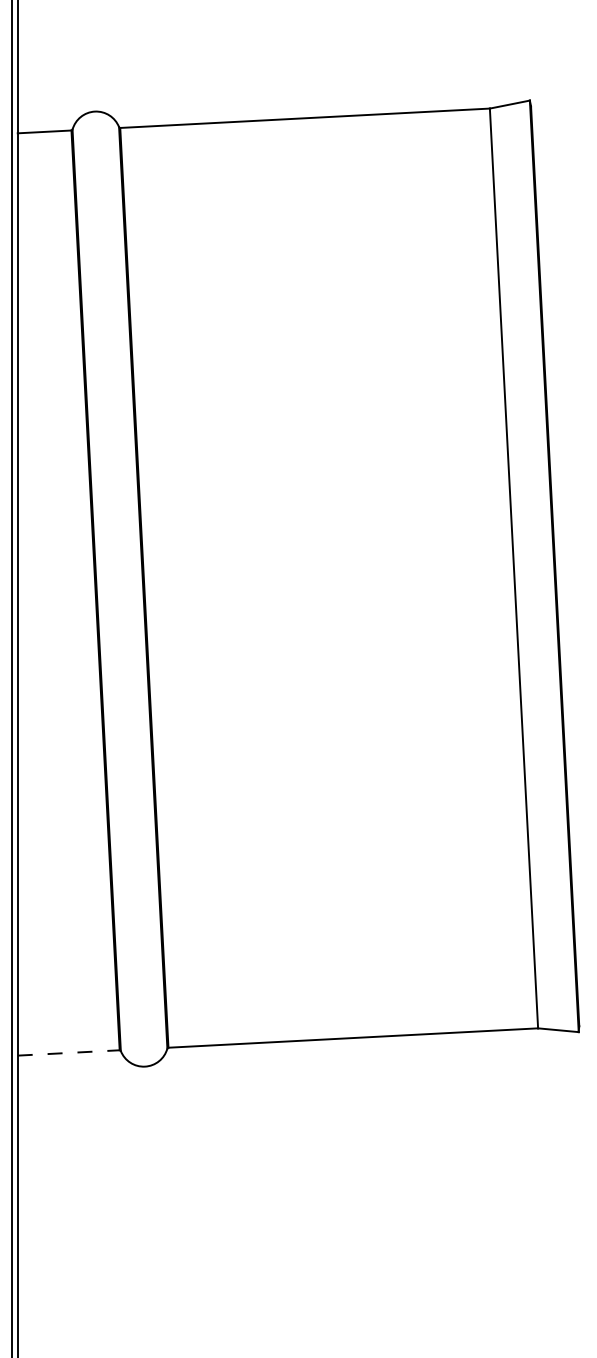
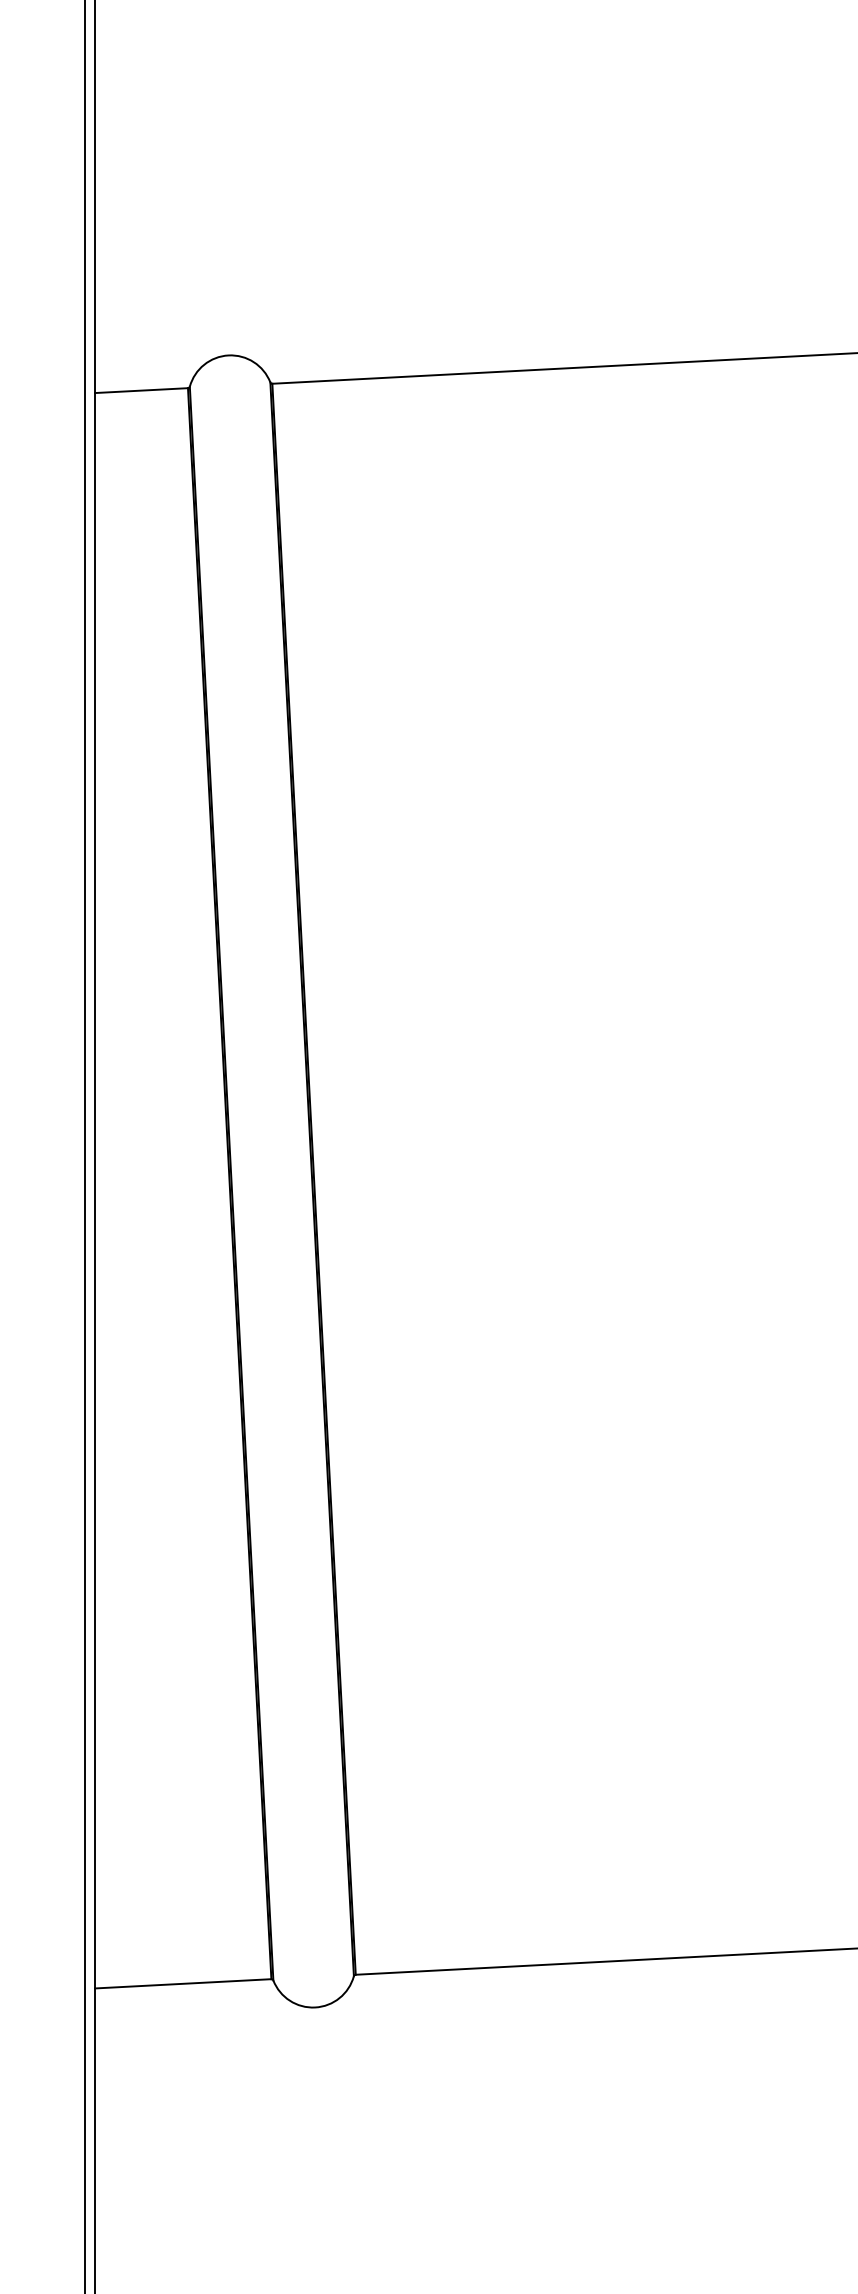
line: (69, 1052) -> (184, 1983), dashed -> solid

